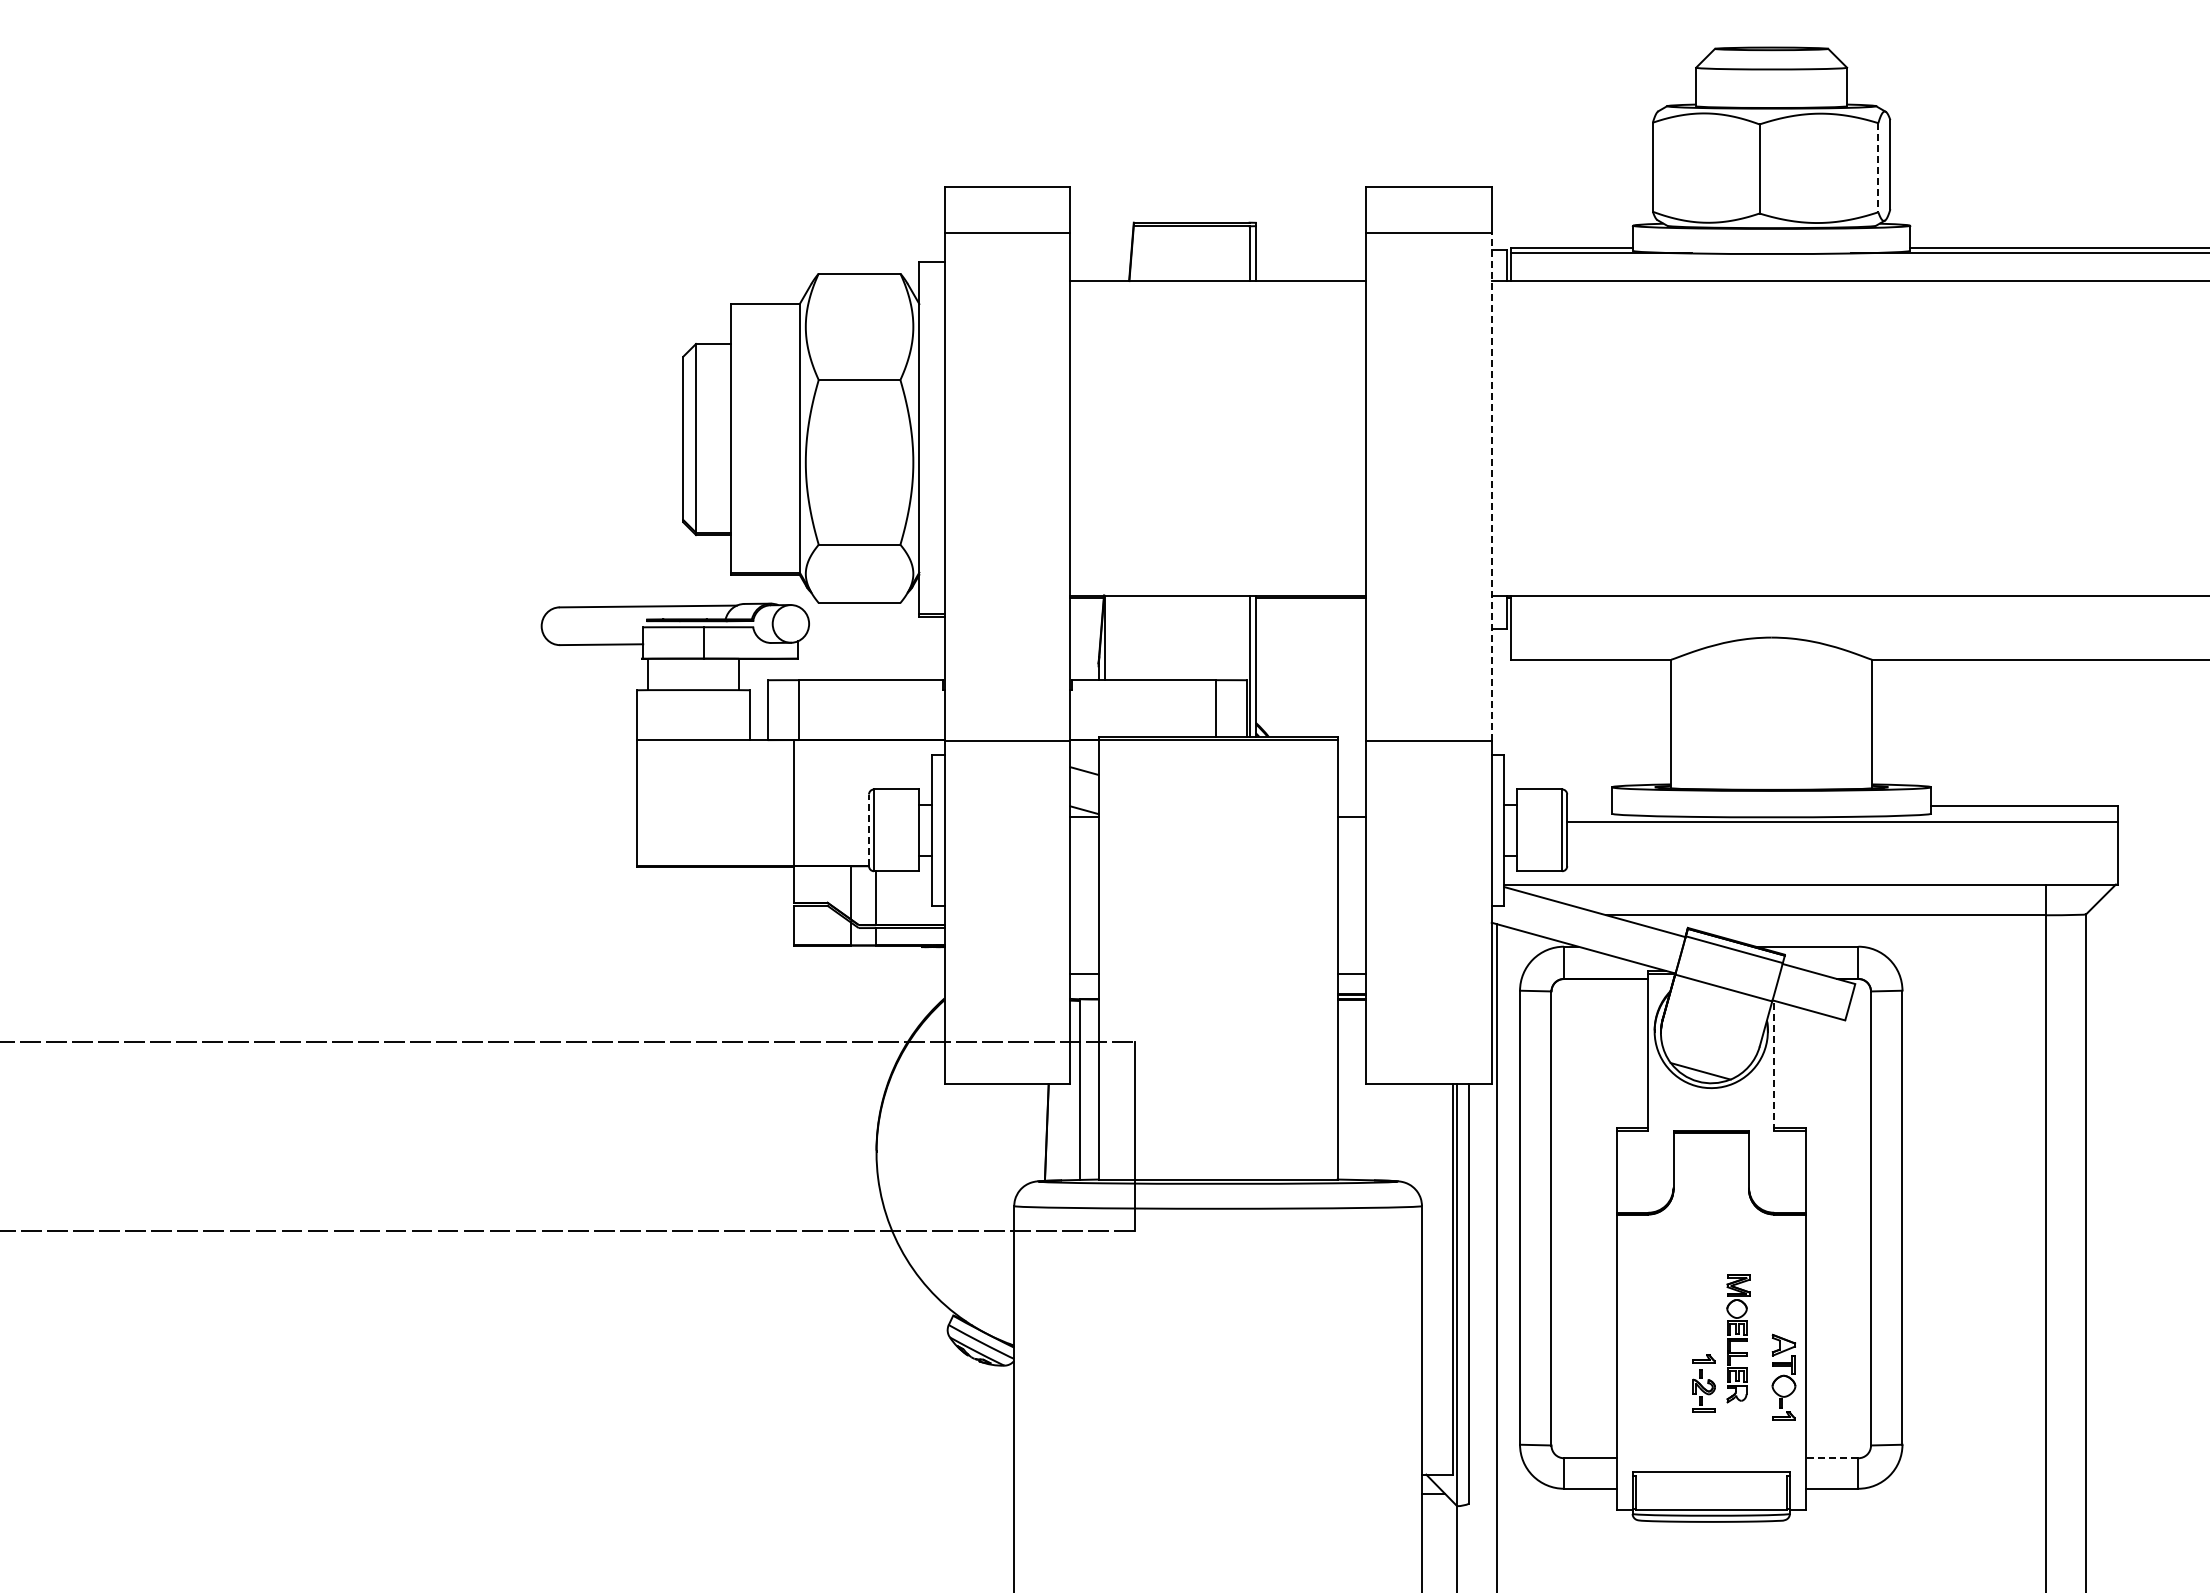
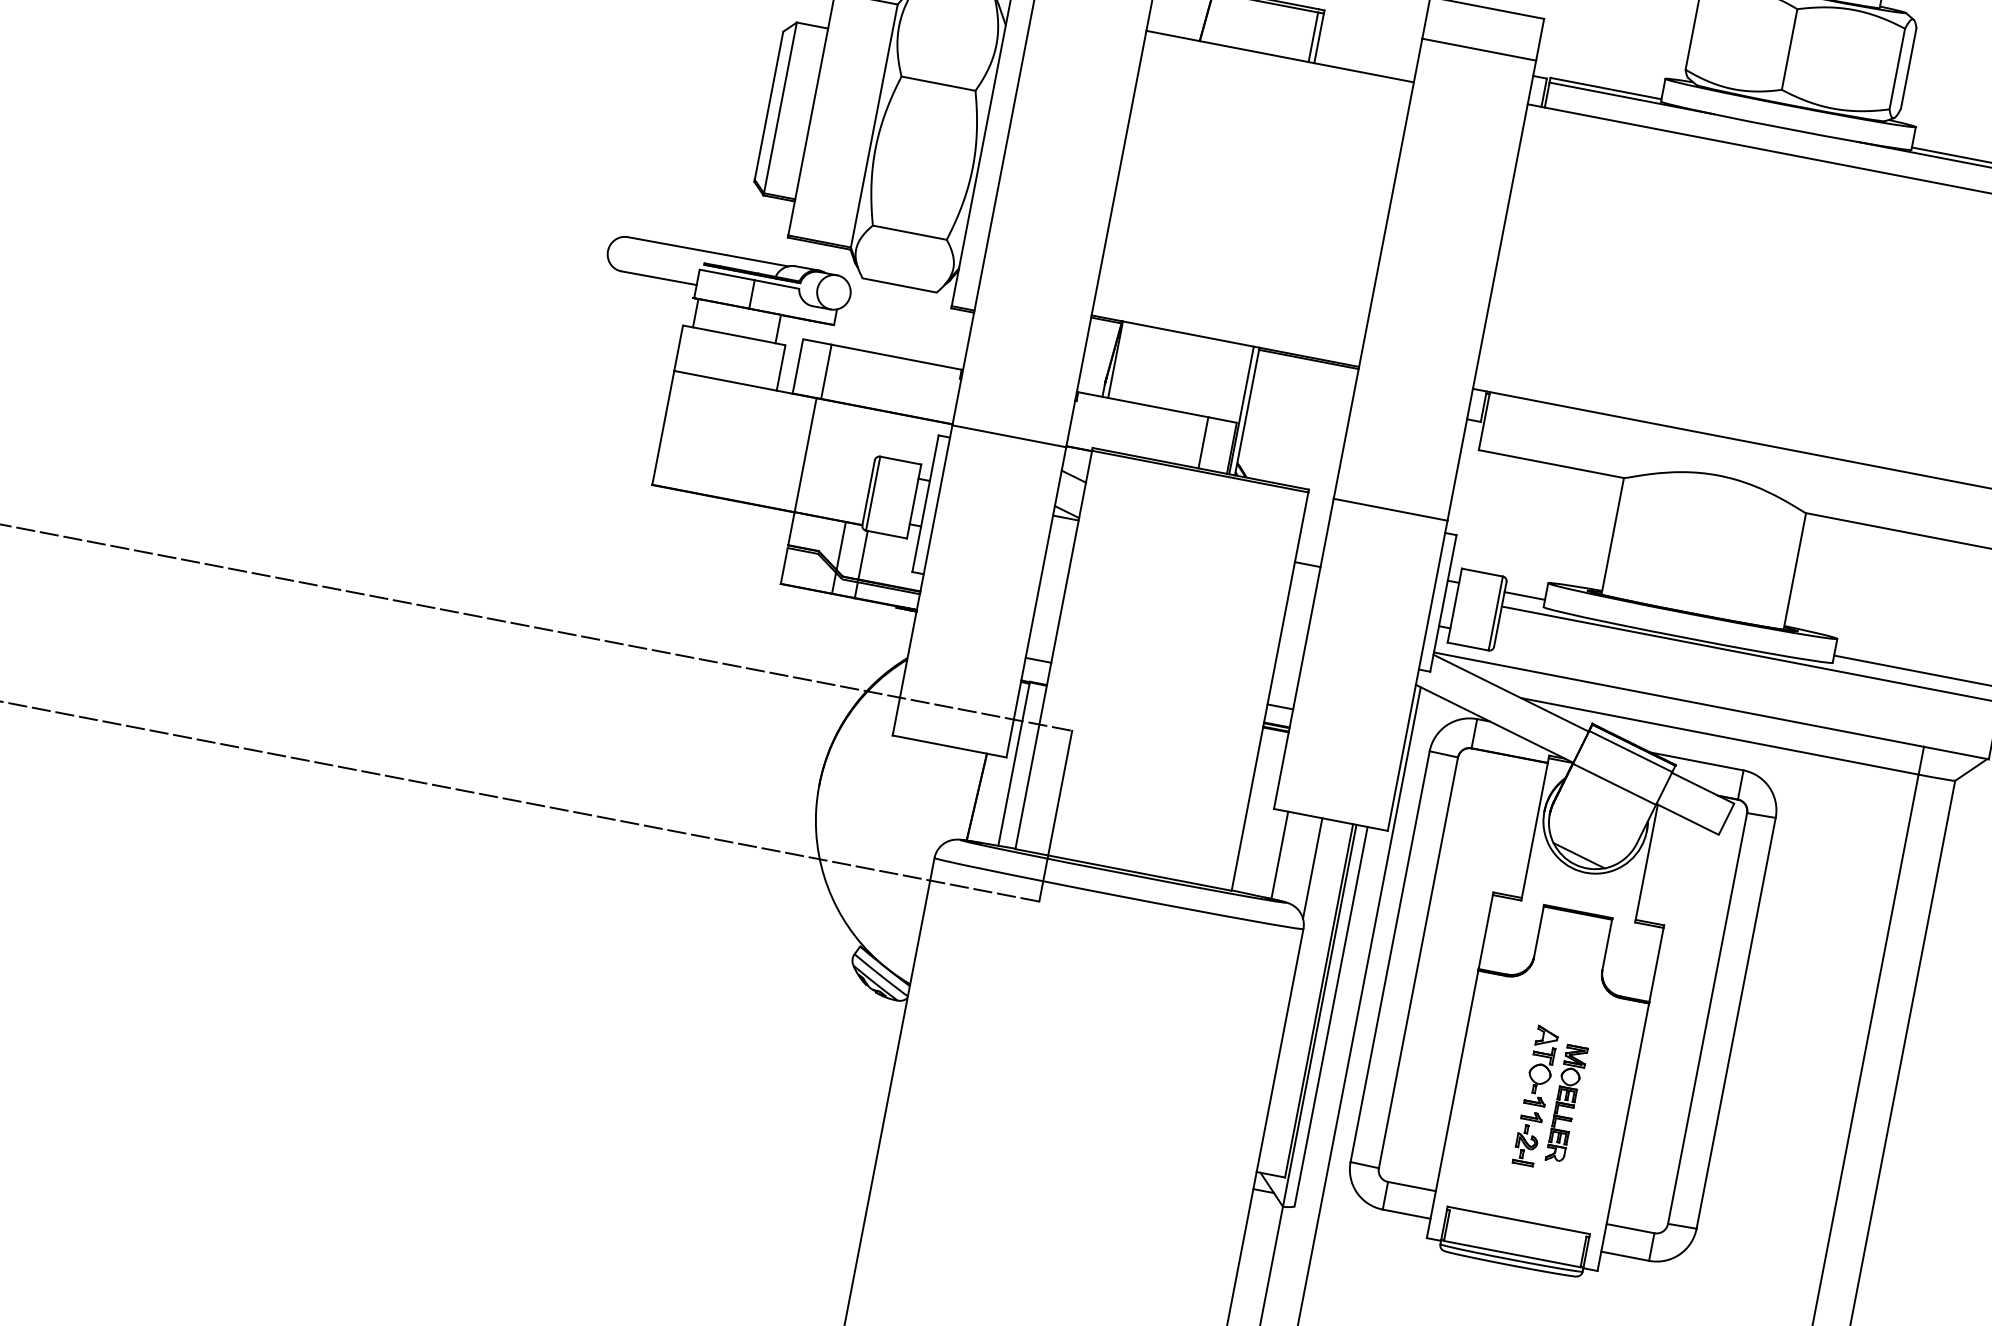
line: (1878, 167) -> (1897, 68), dashed -> solid
line: (1491, 486) -> (1491, 290), dashed -> solid
line: (1589, 805) -> (1524, 595), added
line: (869, 830) -> (869, 492), dashed -> solid
line: (1774, 1065) -> (1646, 863), dashed -> solid
line: (1381, 1132) -> (1279, 855), added
line: (1419, 1139) -> (1312, 868), added
part: (1783, 1376) -> (1541, 1065), moved
line: (1831, 1458) -> (1630, 1228), dashed -> solid

